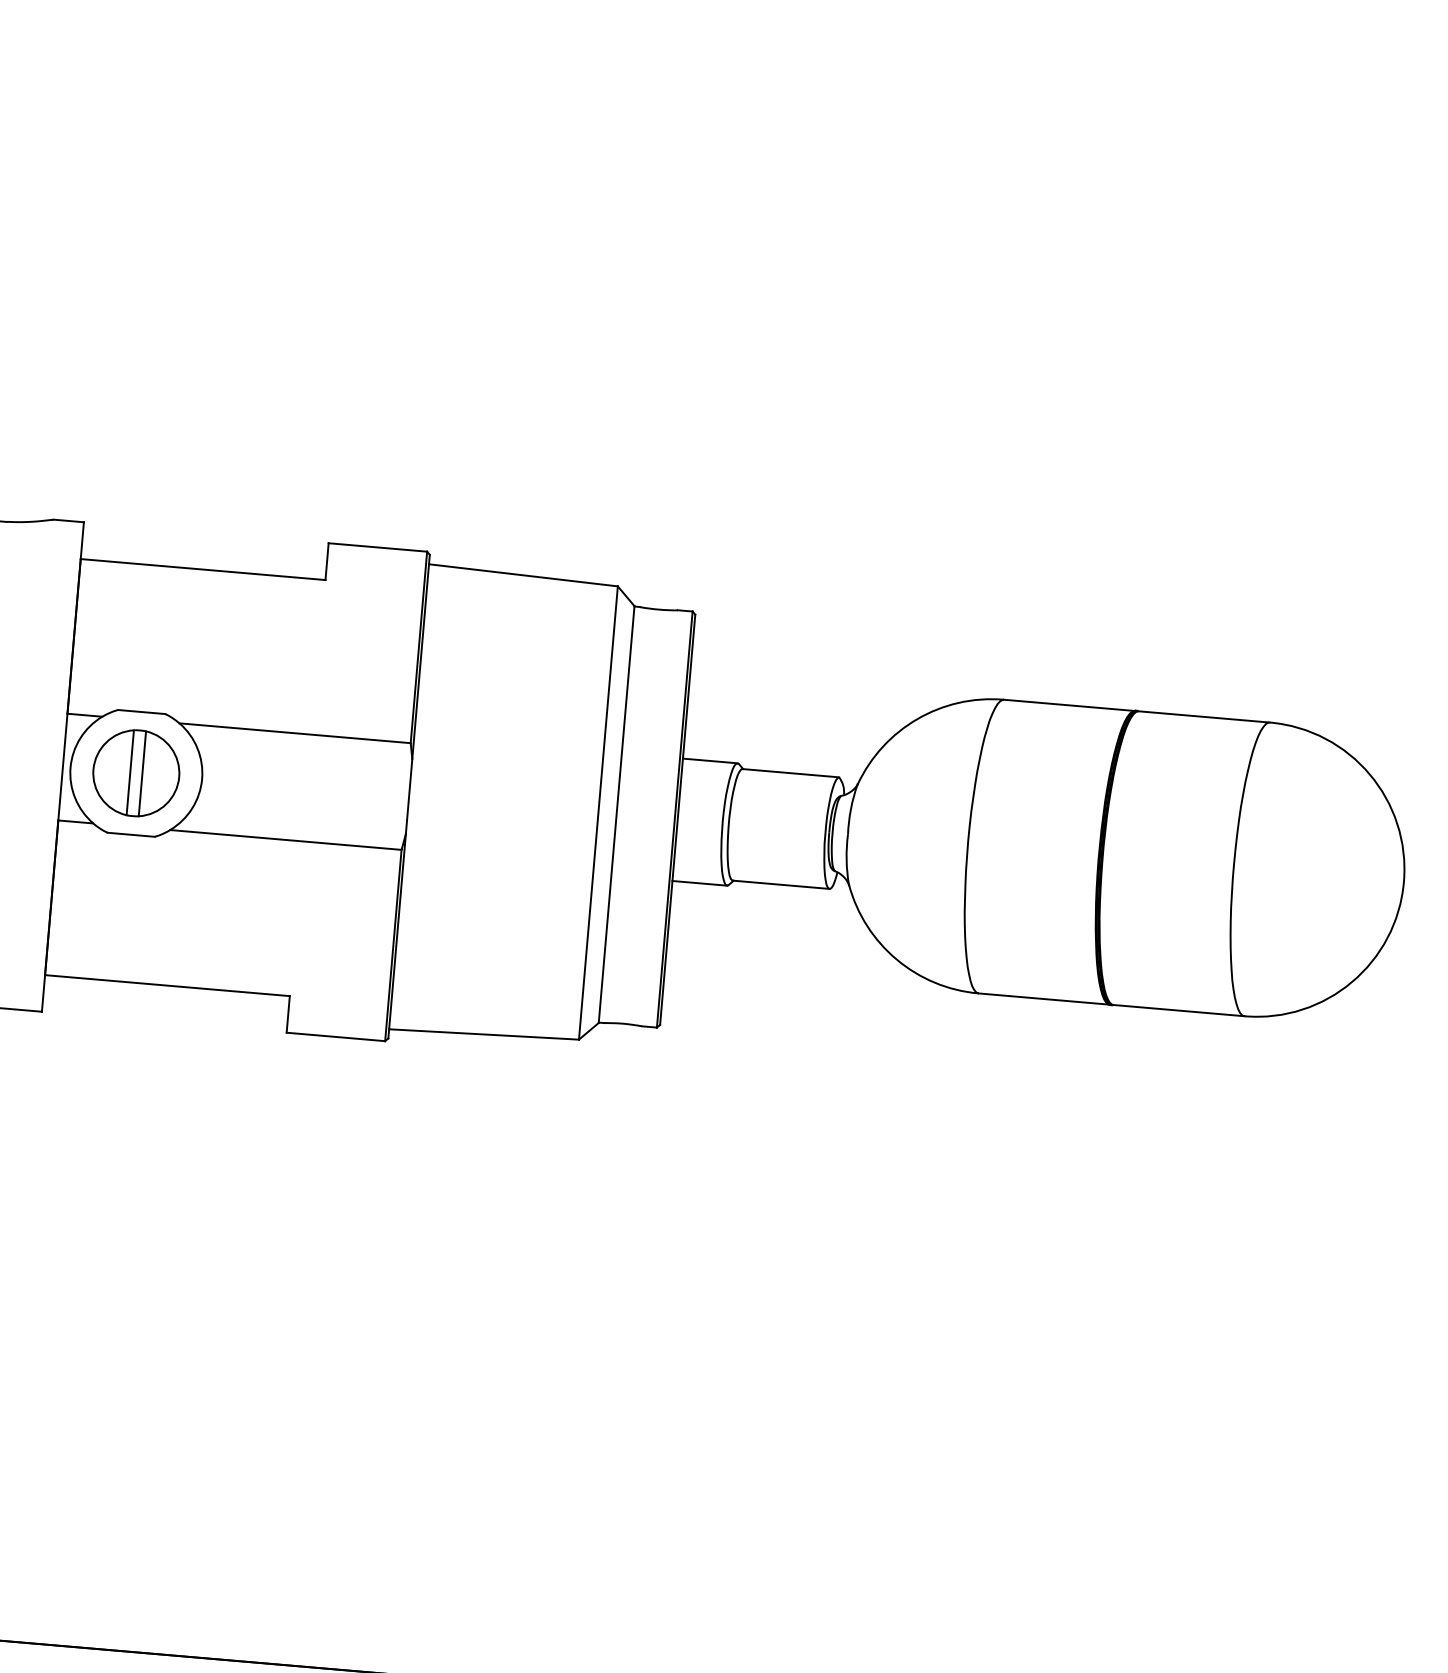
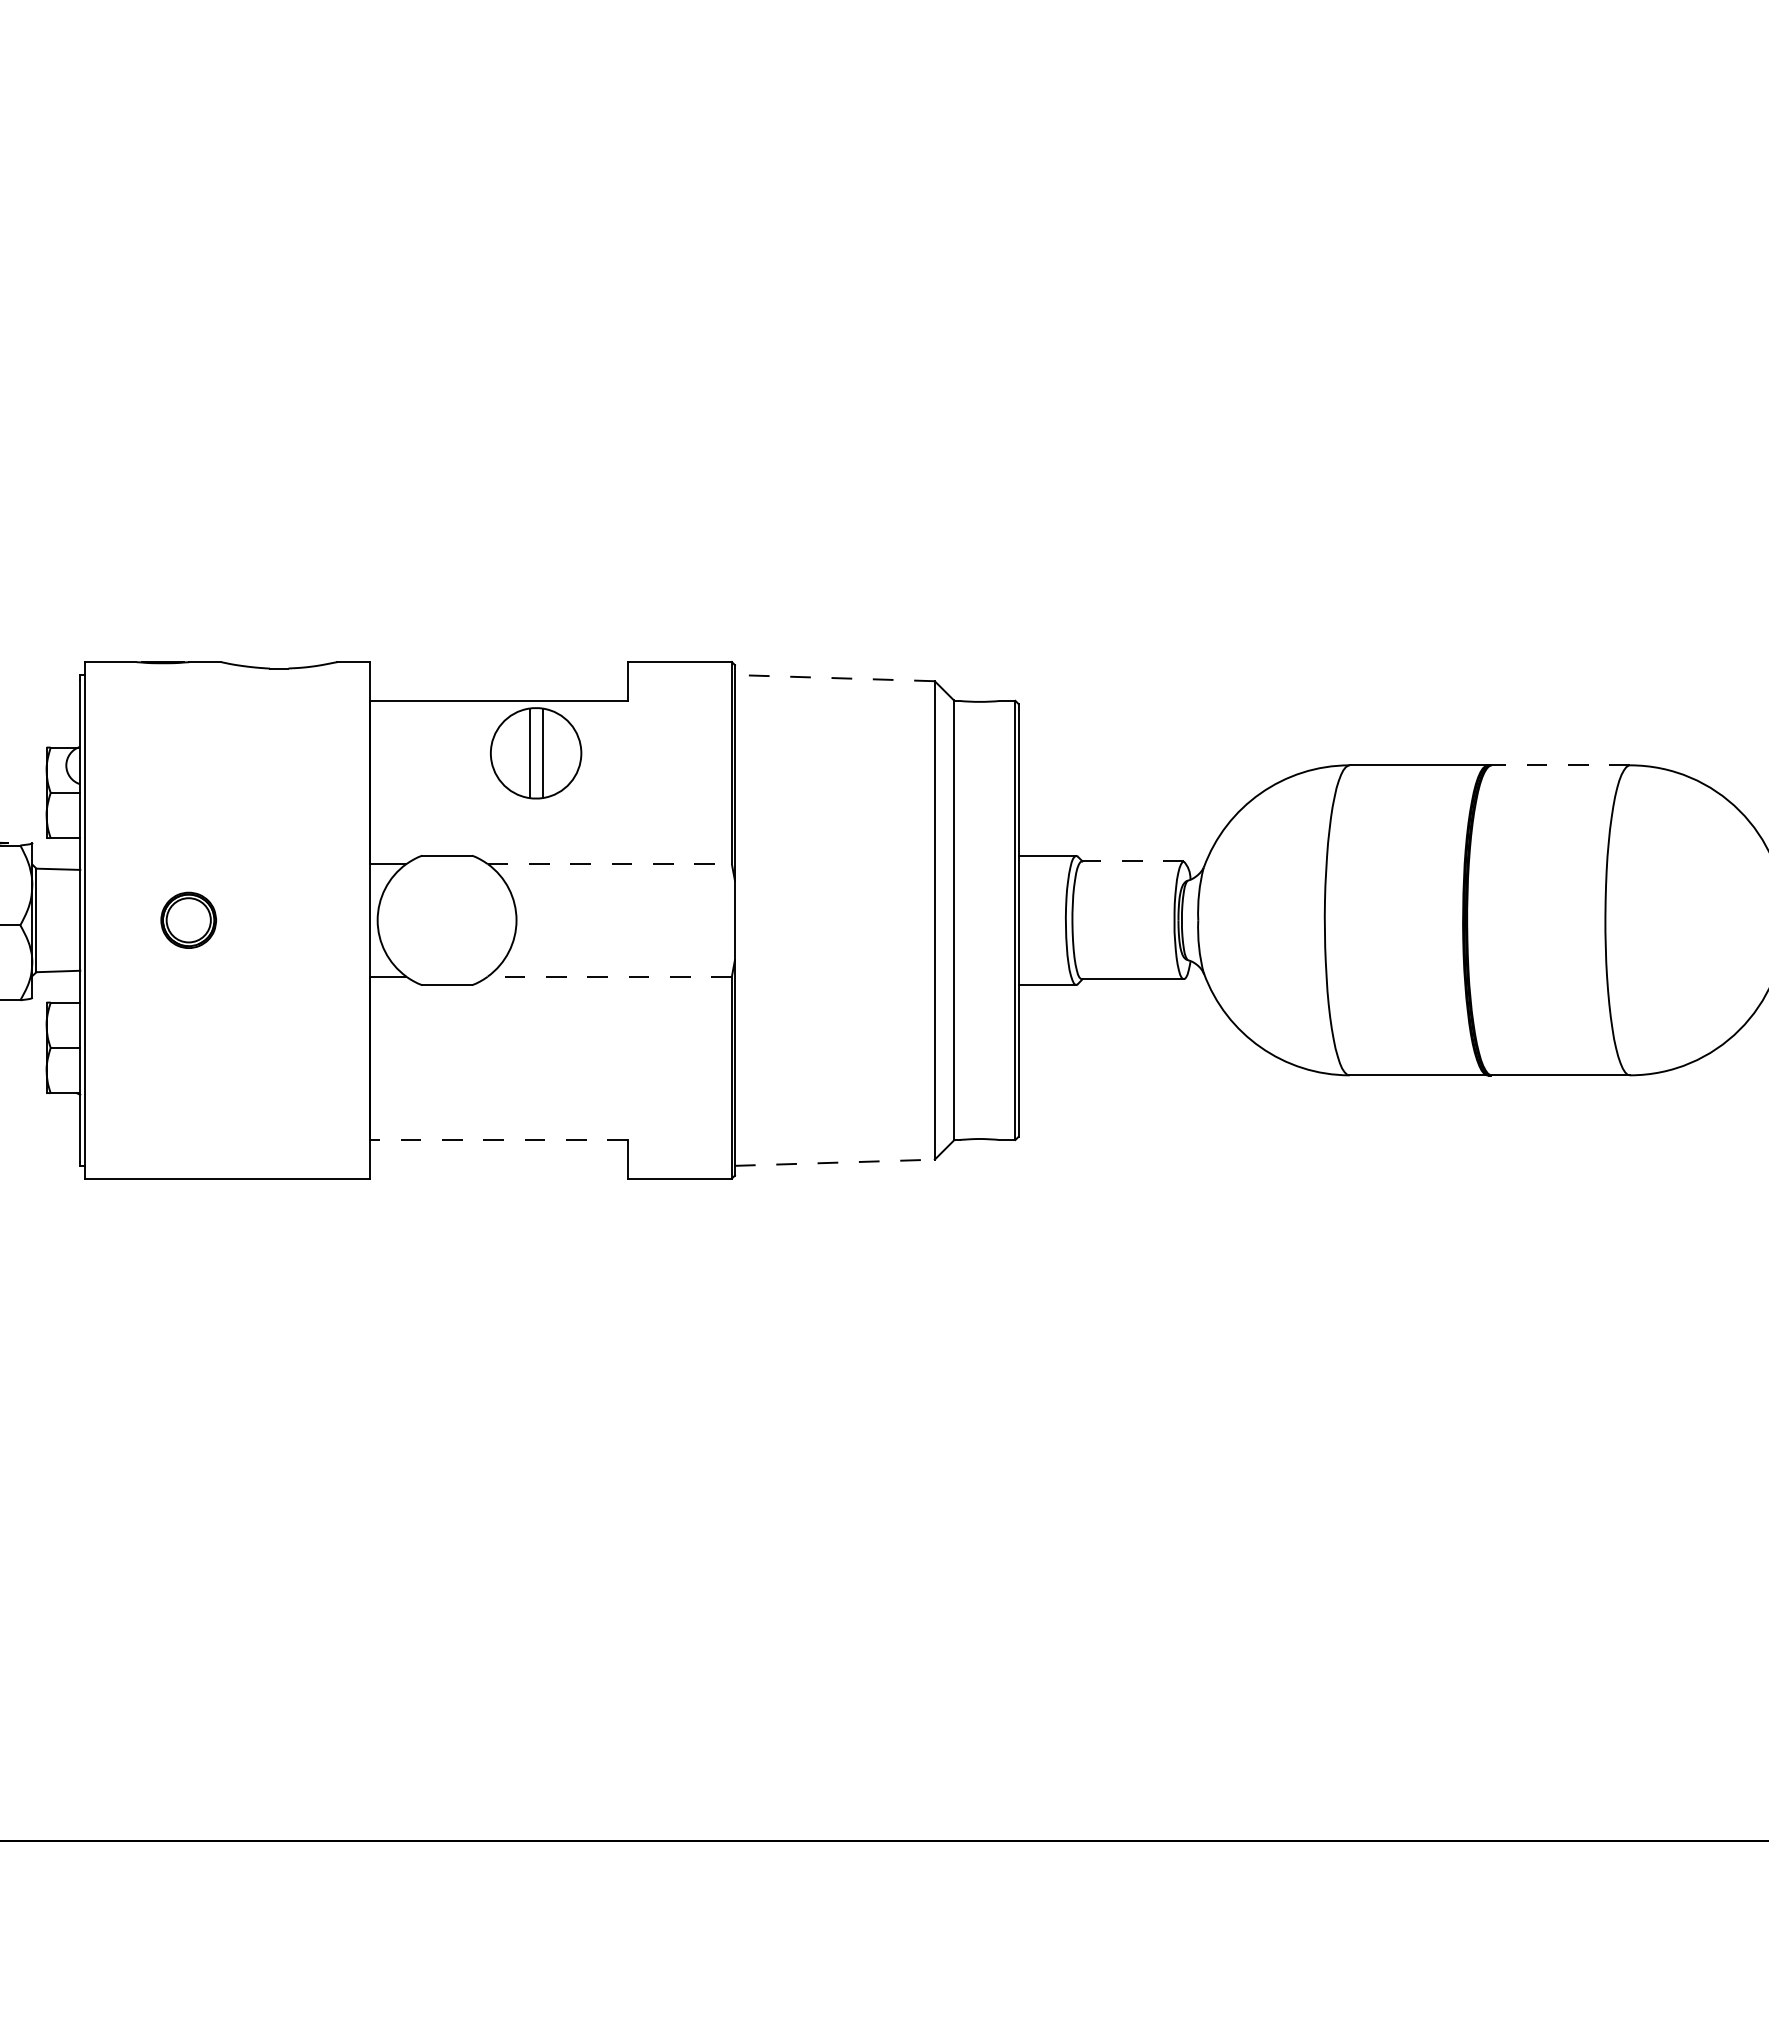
line: (523, 575) -> (834, 678), solid -> dashed
line: (1203, 717) -> (1560, 765), solid -> dashed
line: (295, 733) -> (610, 864), solid -> dashed
part: (136, 773) -> (536, 753), moved
line: (790, 773) -> (1132, 861), solid -> dashed
line: (285, 839) -> (609, 976), solid -> dashed
line: (167, 986) -> (498, 1140), solid -> dashed
line: (483, 1034) -> (834, 1162), solid -> dashed

